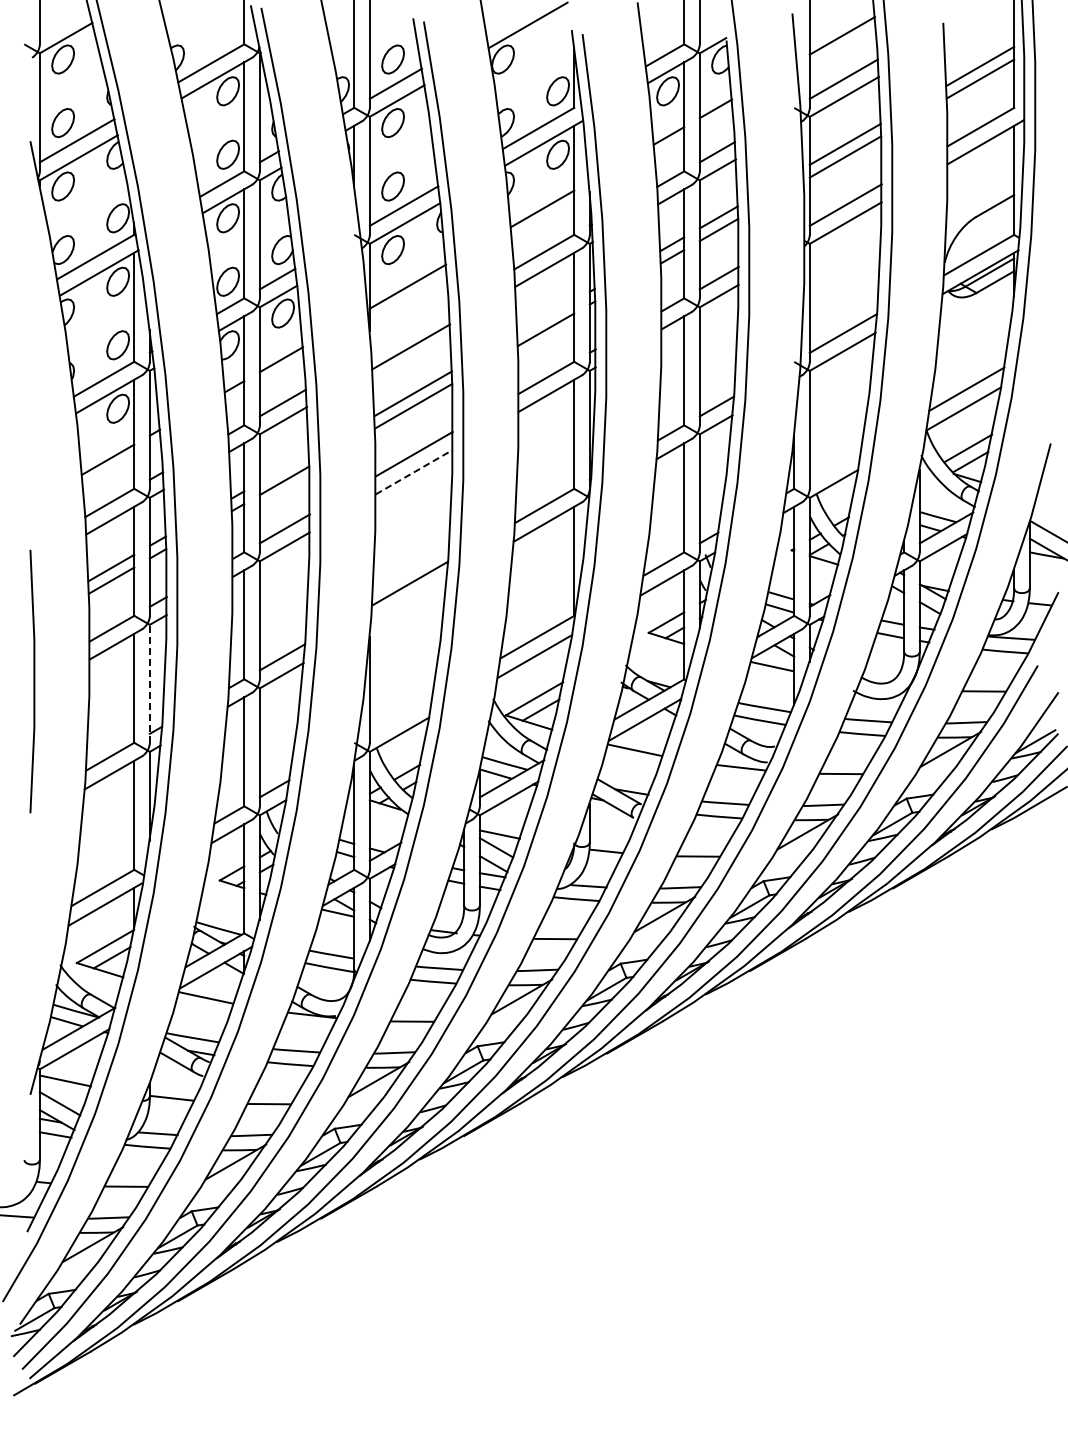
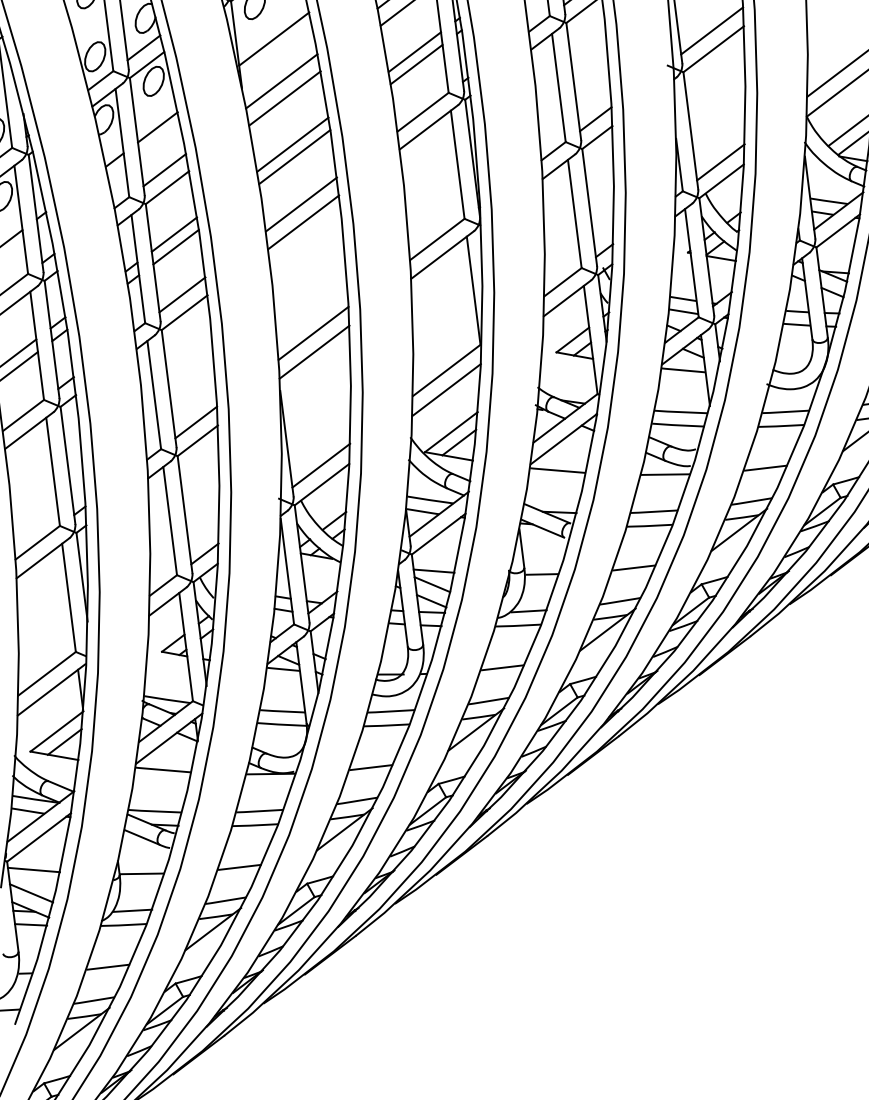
line: (545, 316) -> (414, 51), added
line: (410, 329) -> (282, 81), added
line: (835, 464) -> (720, 161), added
line: (283, 468) -> (173, 235), added
line: (414, 471) -> (303, 221), dashed -> solid
line: (408, 602) -> (314, 352), added
line: (149, 683) -> (67, 465), dashed -> solid
line: (400, 715) -> (320, 465), added

